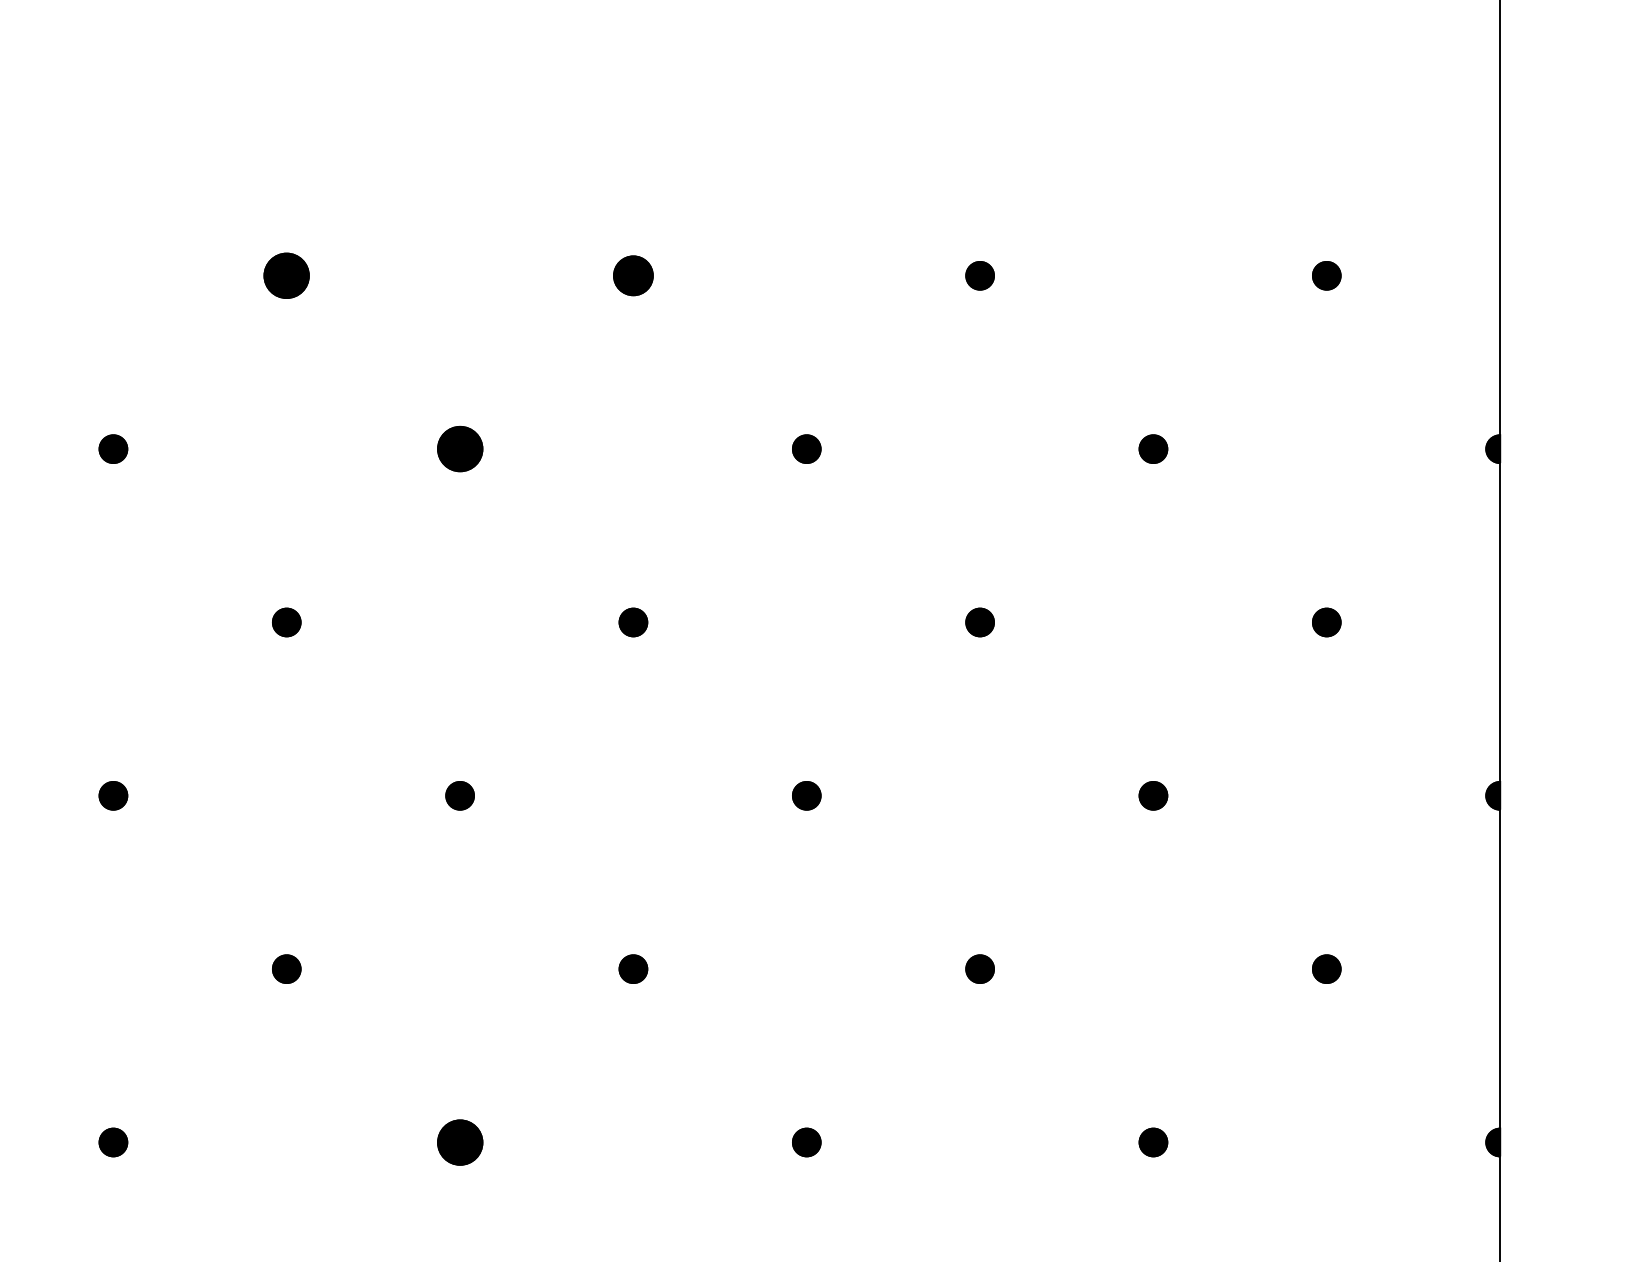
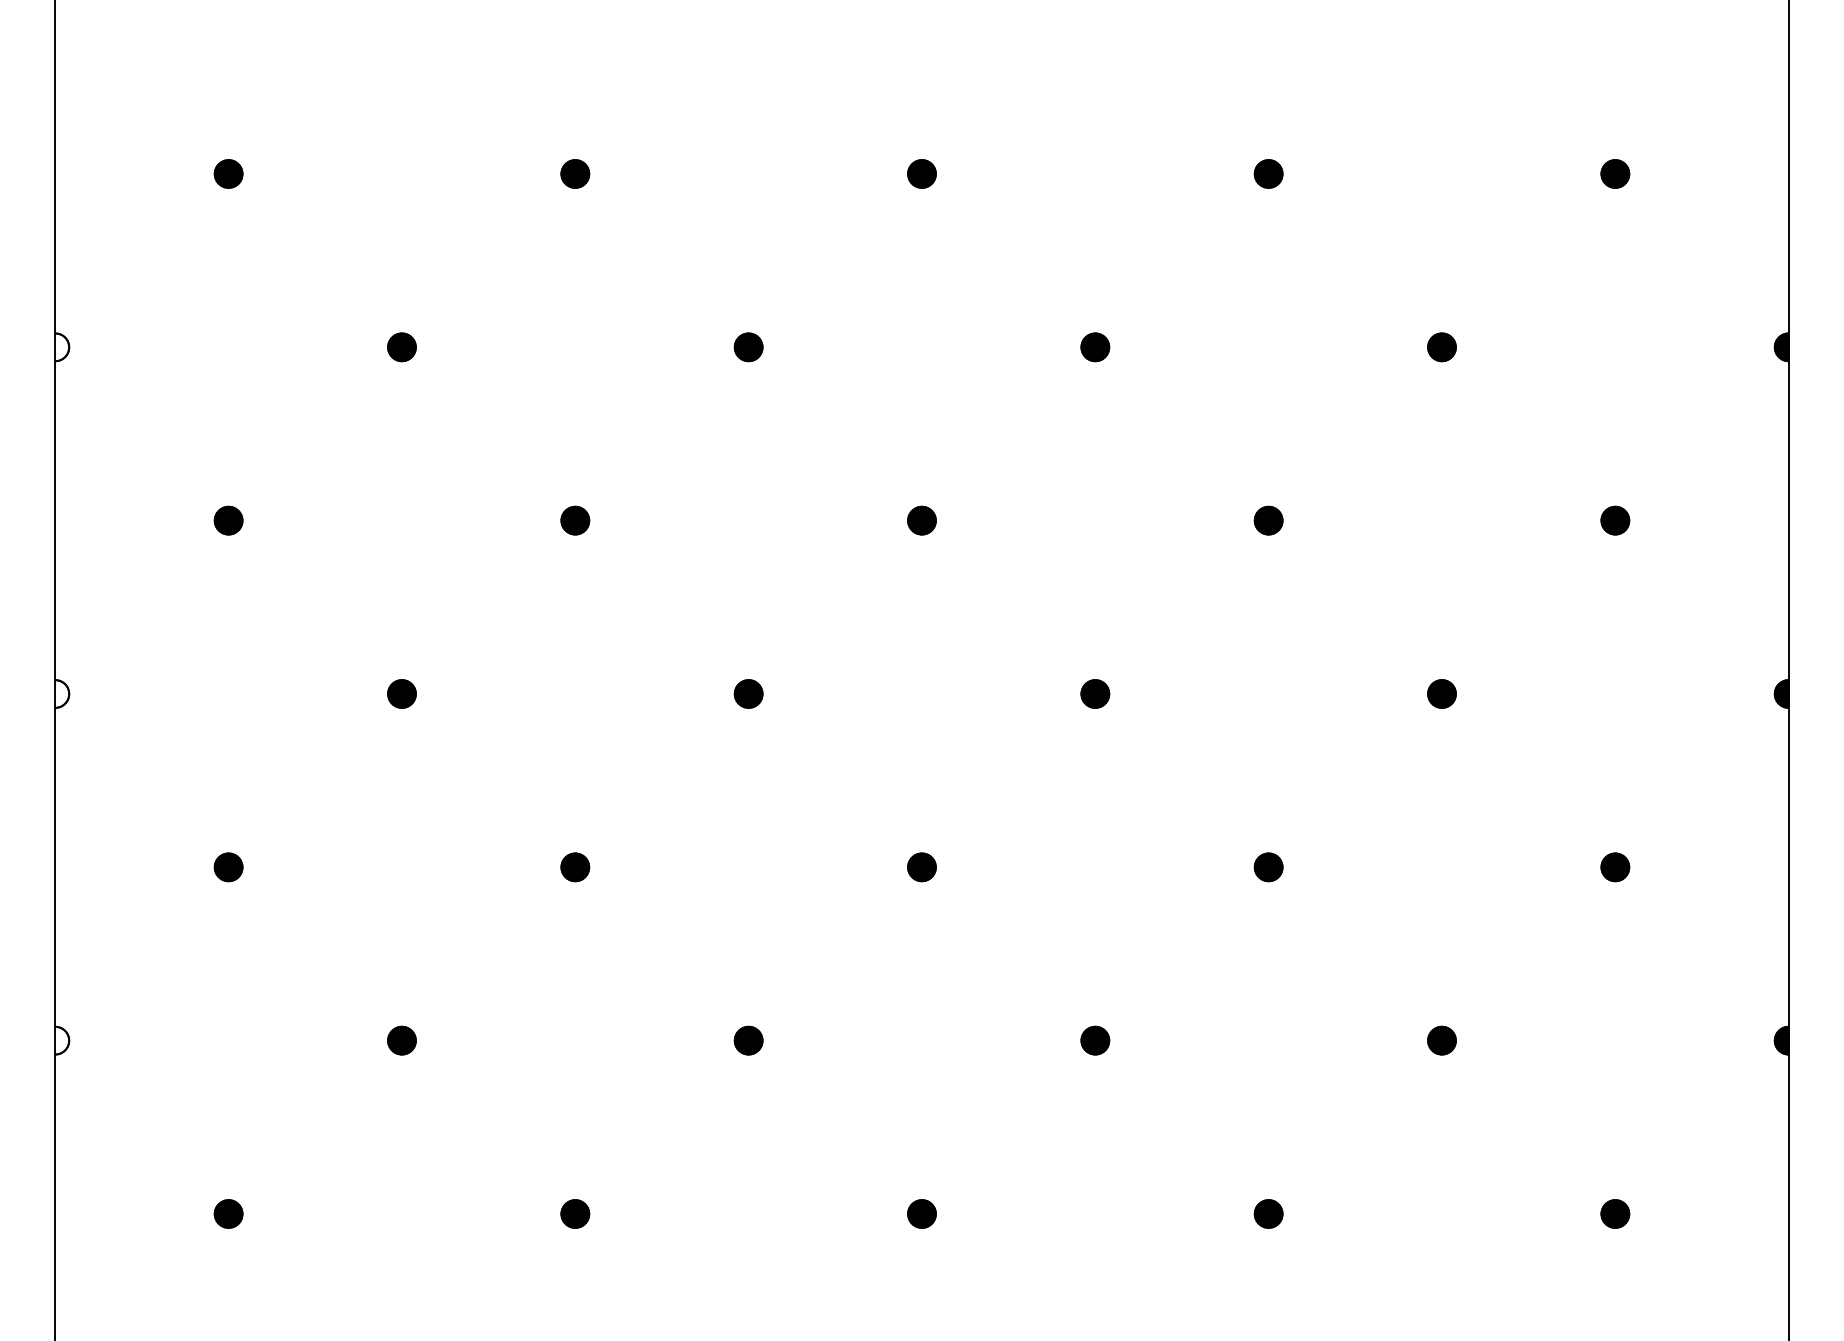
part: (286, 275) -> (575, 173), size x0.62
part: (632, 275) -> (921, 173), size x0.71
part: (459, 449) -> (748, 347), size x0.62
part: (459, 1142) -> (748, 1040), size x0.62

